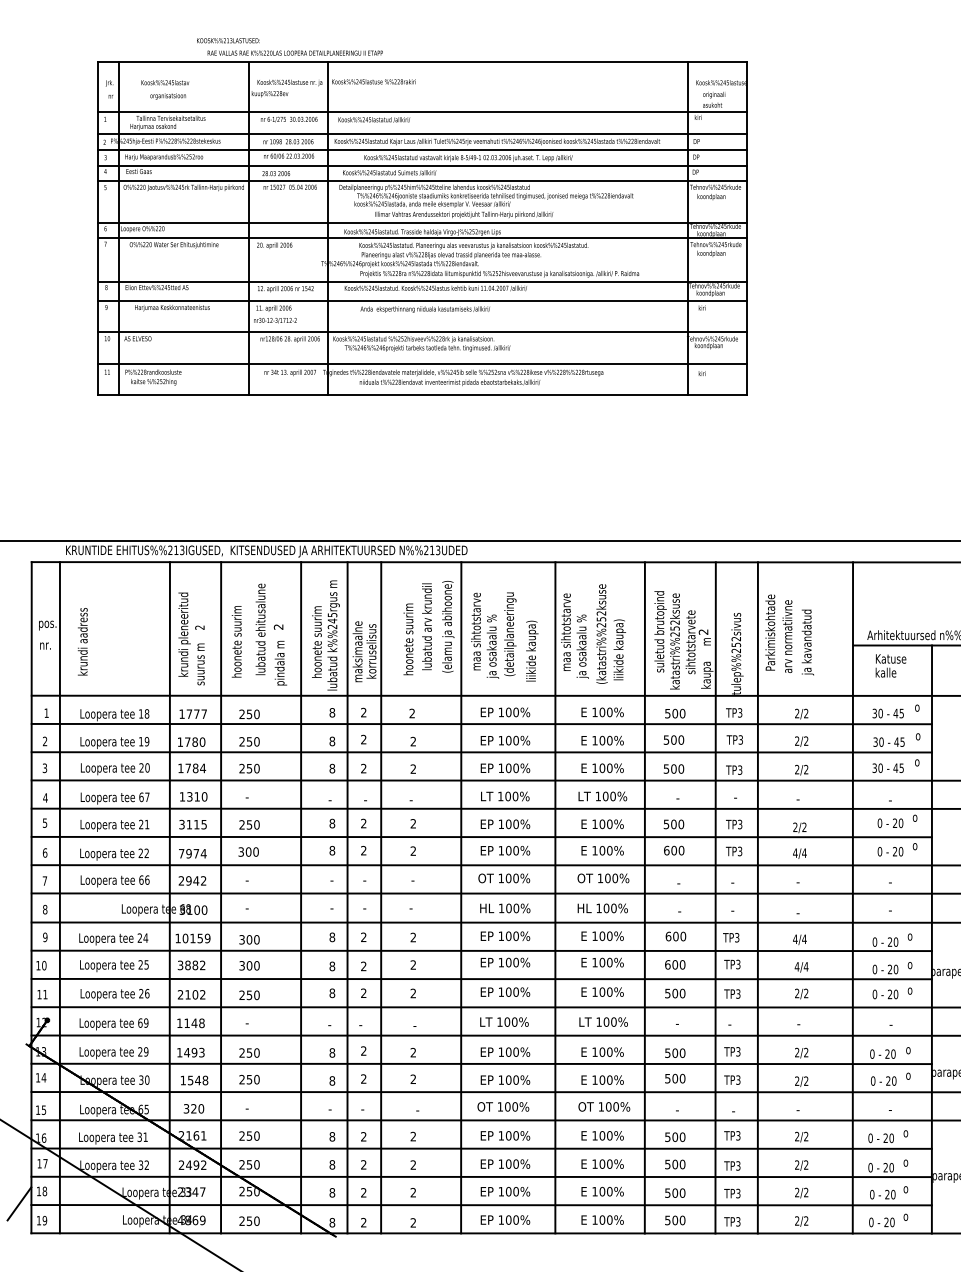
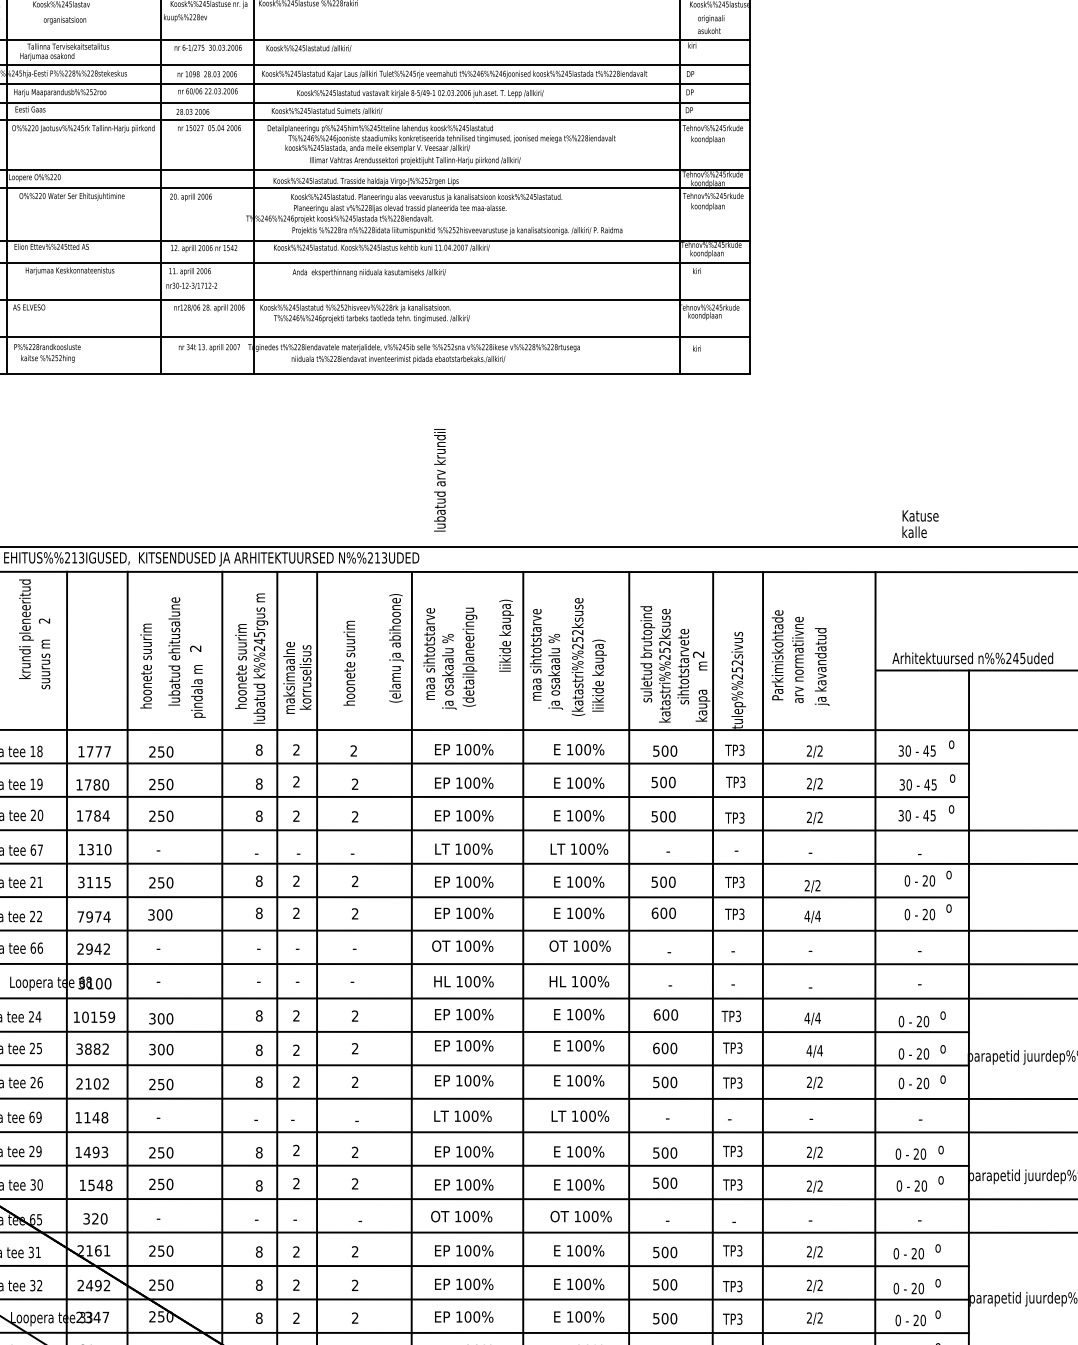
text: (426, 626) -> (439, 479), moved
text: (191, 638) -> (34, 633), moved
text: (532, 650) -> (506, 634), moved
text: (890, 665) -> (919, 523), moved

